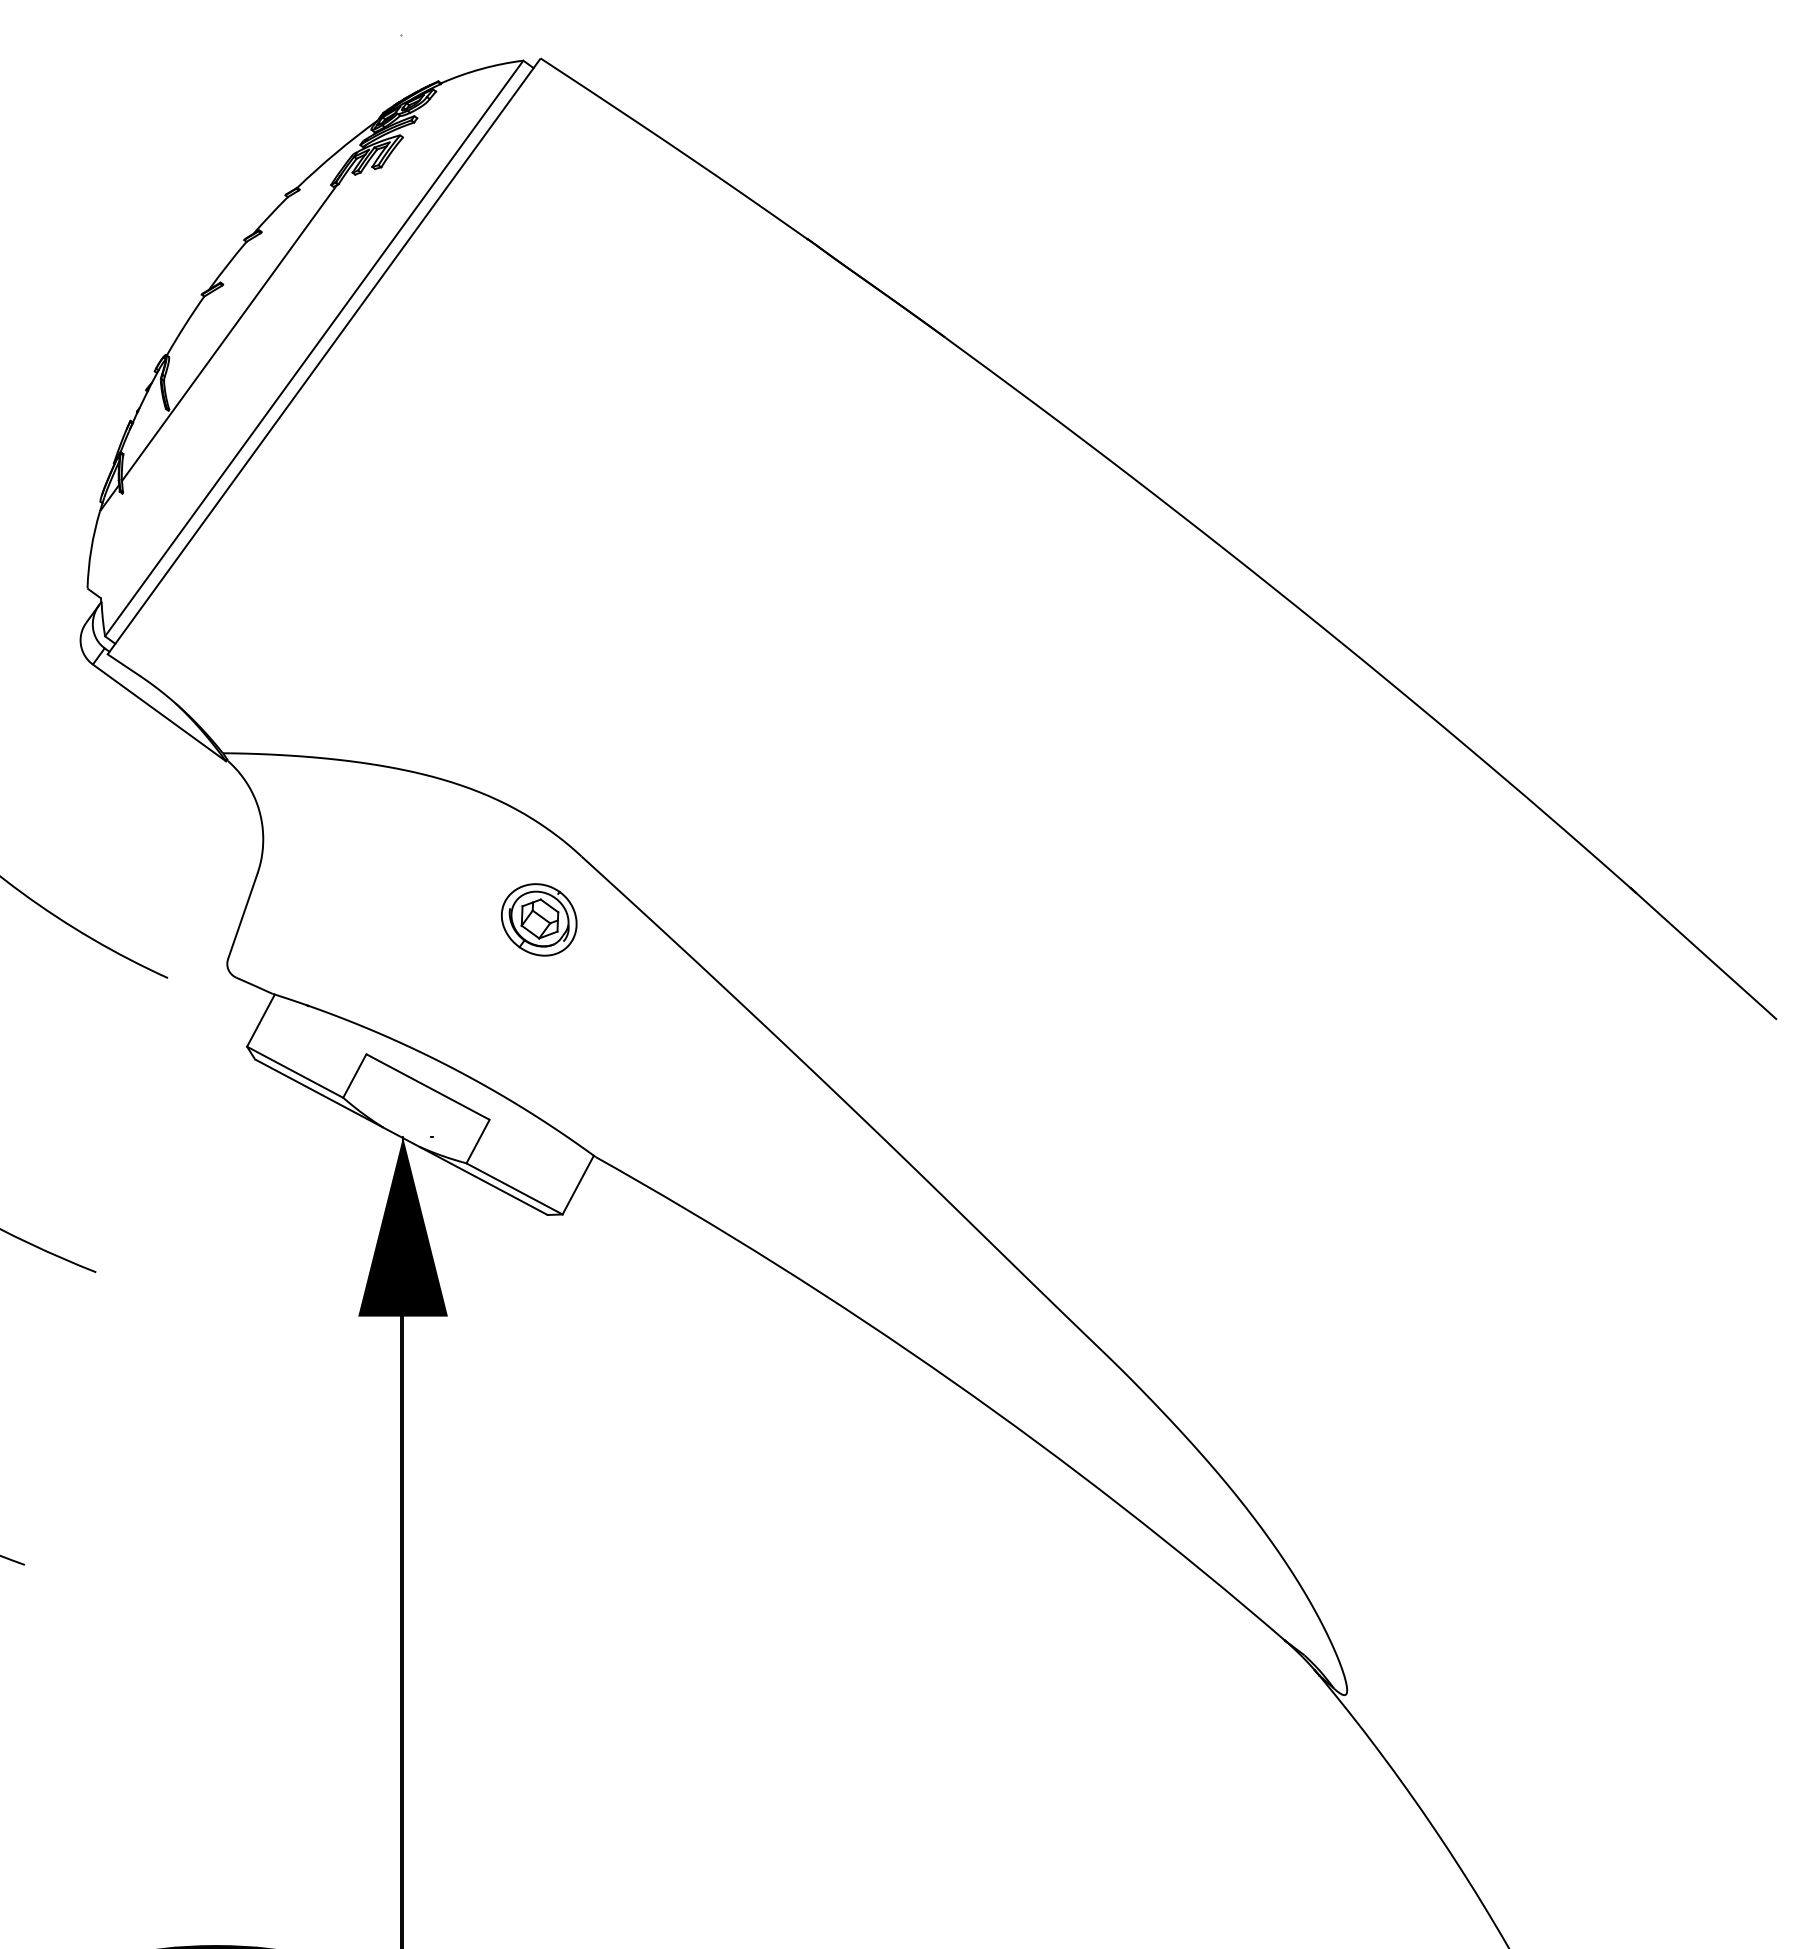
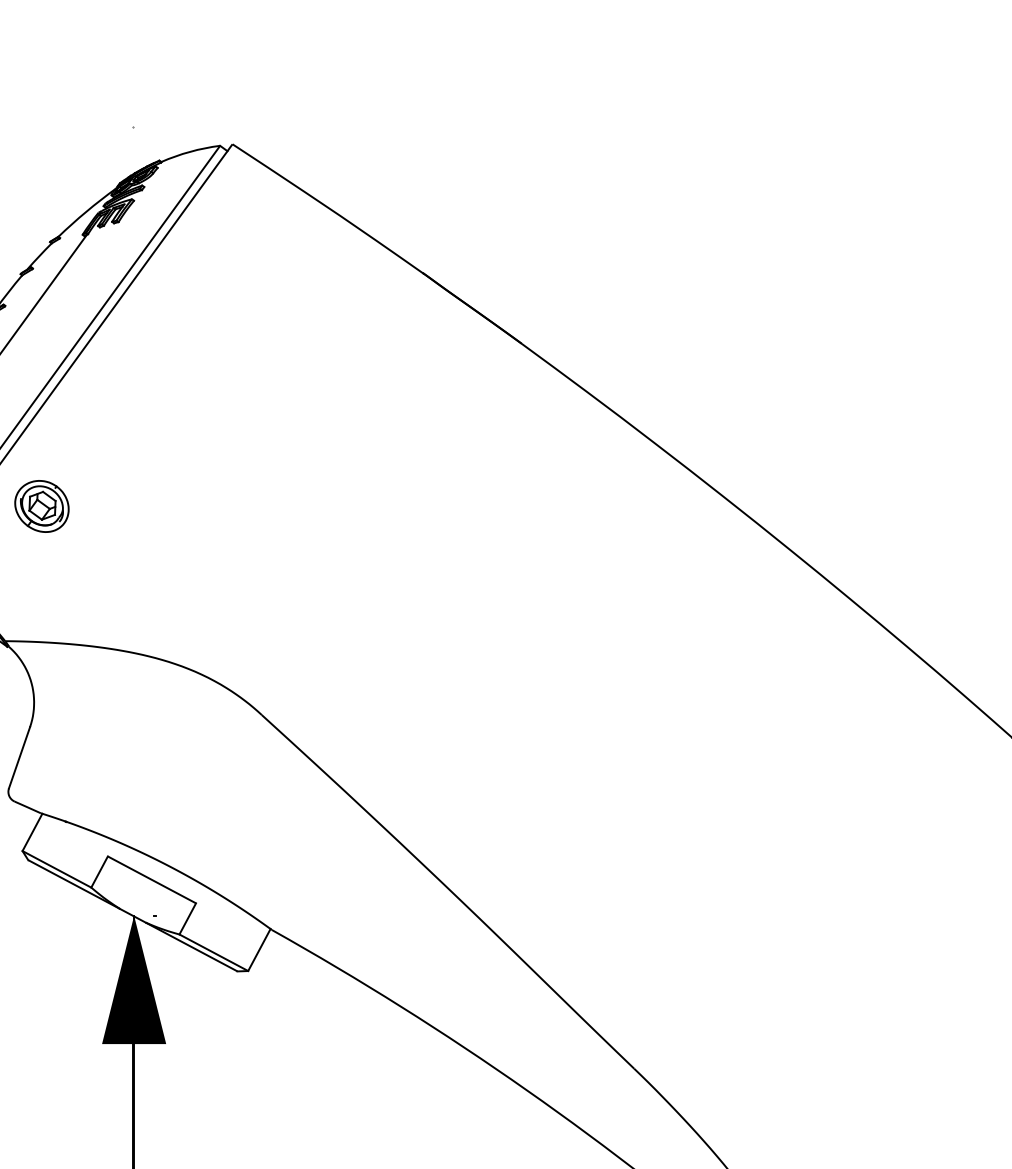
part: (539, 919) -> (42, 506), moved

